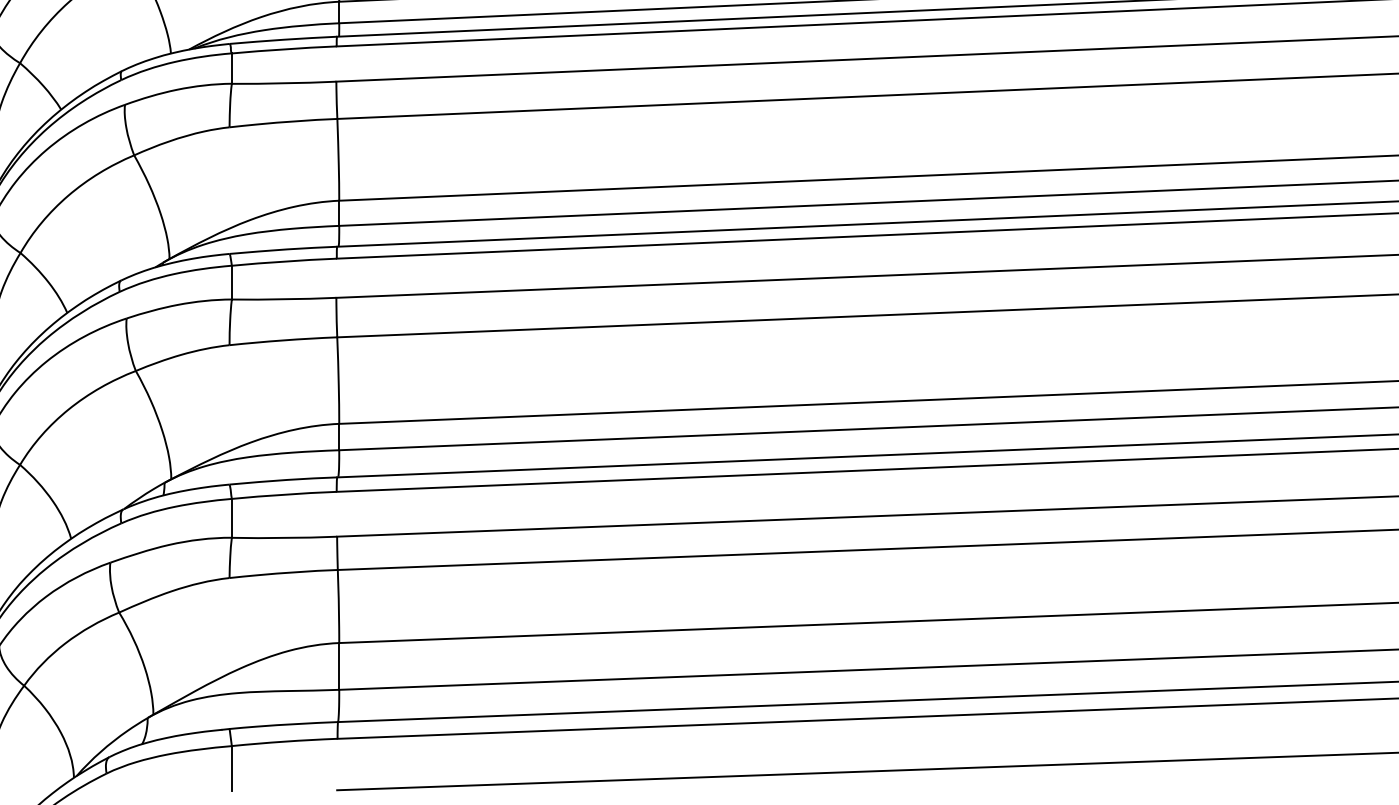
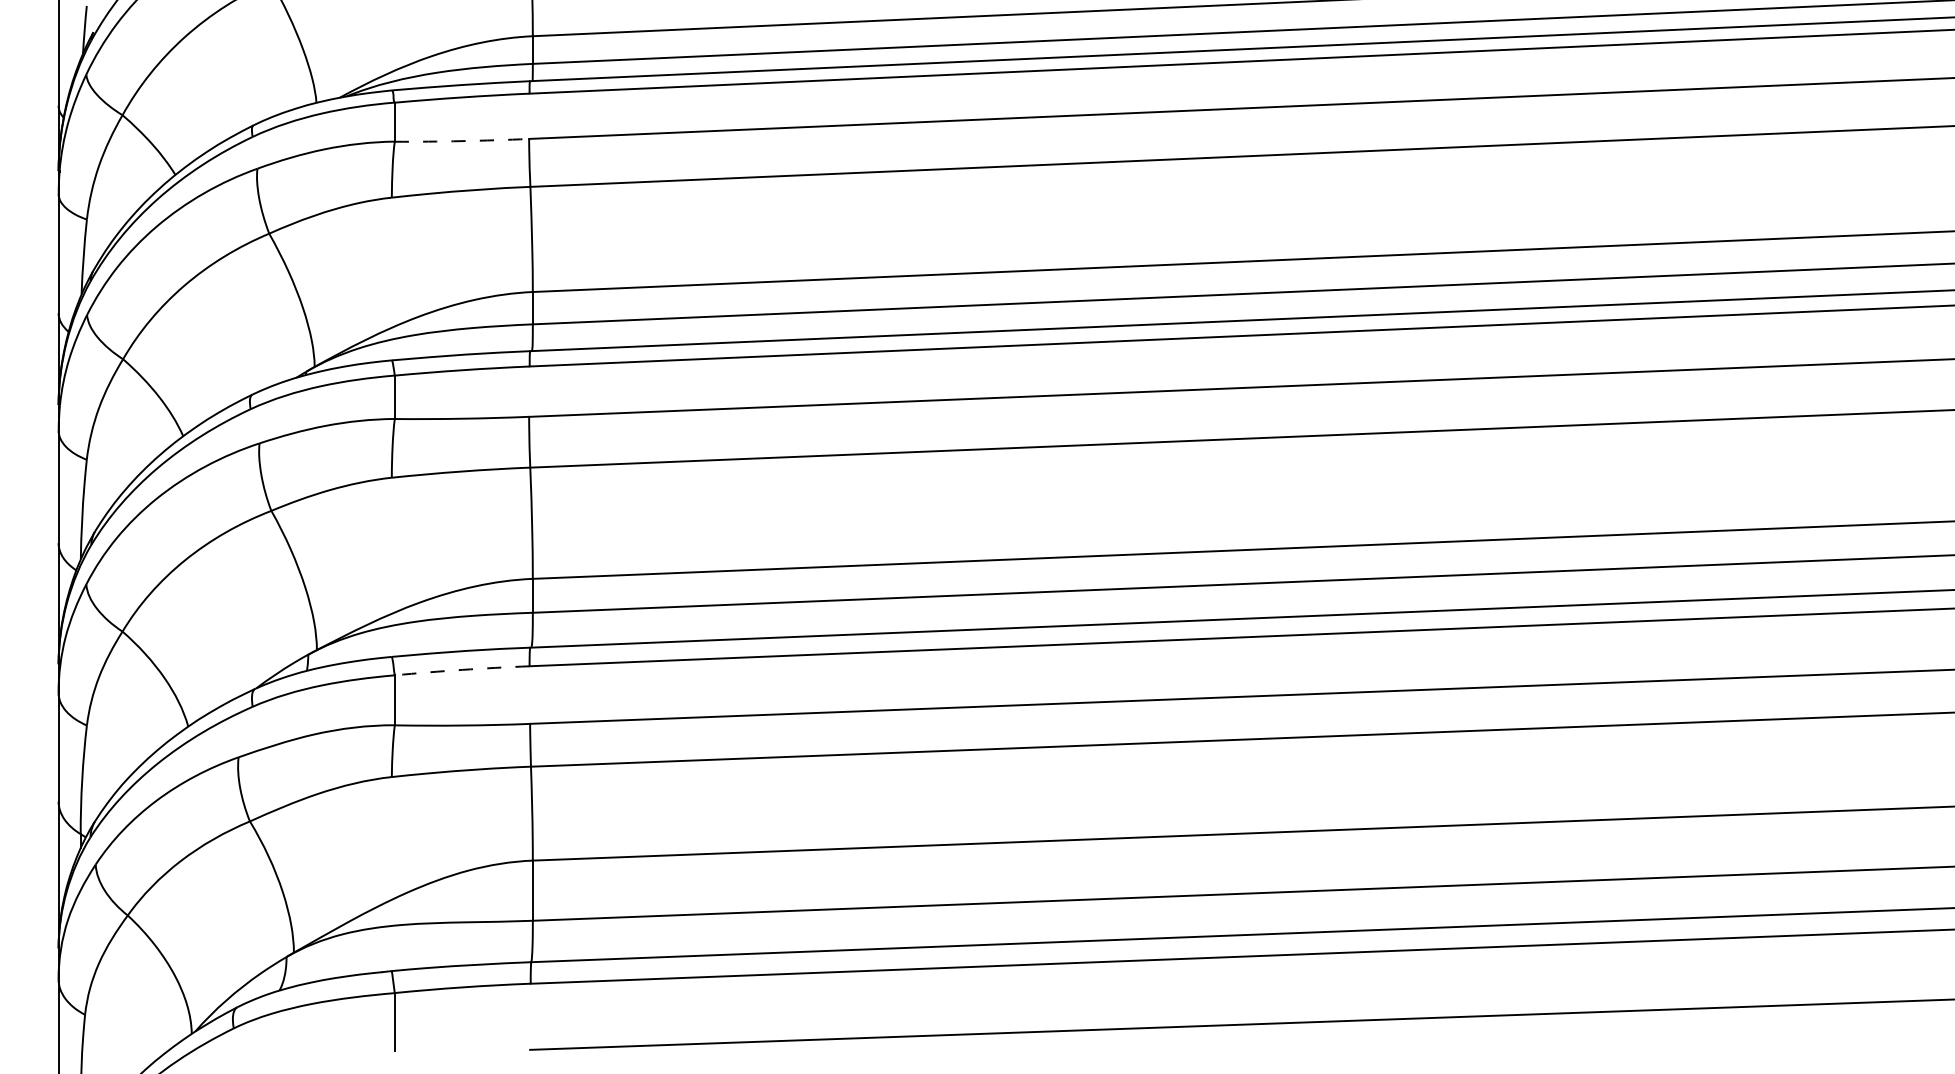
arc: (283, 83) -> (461, 141), solid -> dashed
arc: (284, 494) -> (462, 669), solid -> dashed

